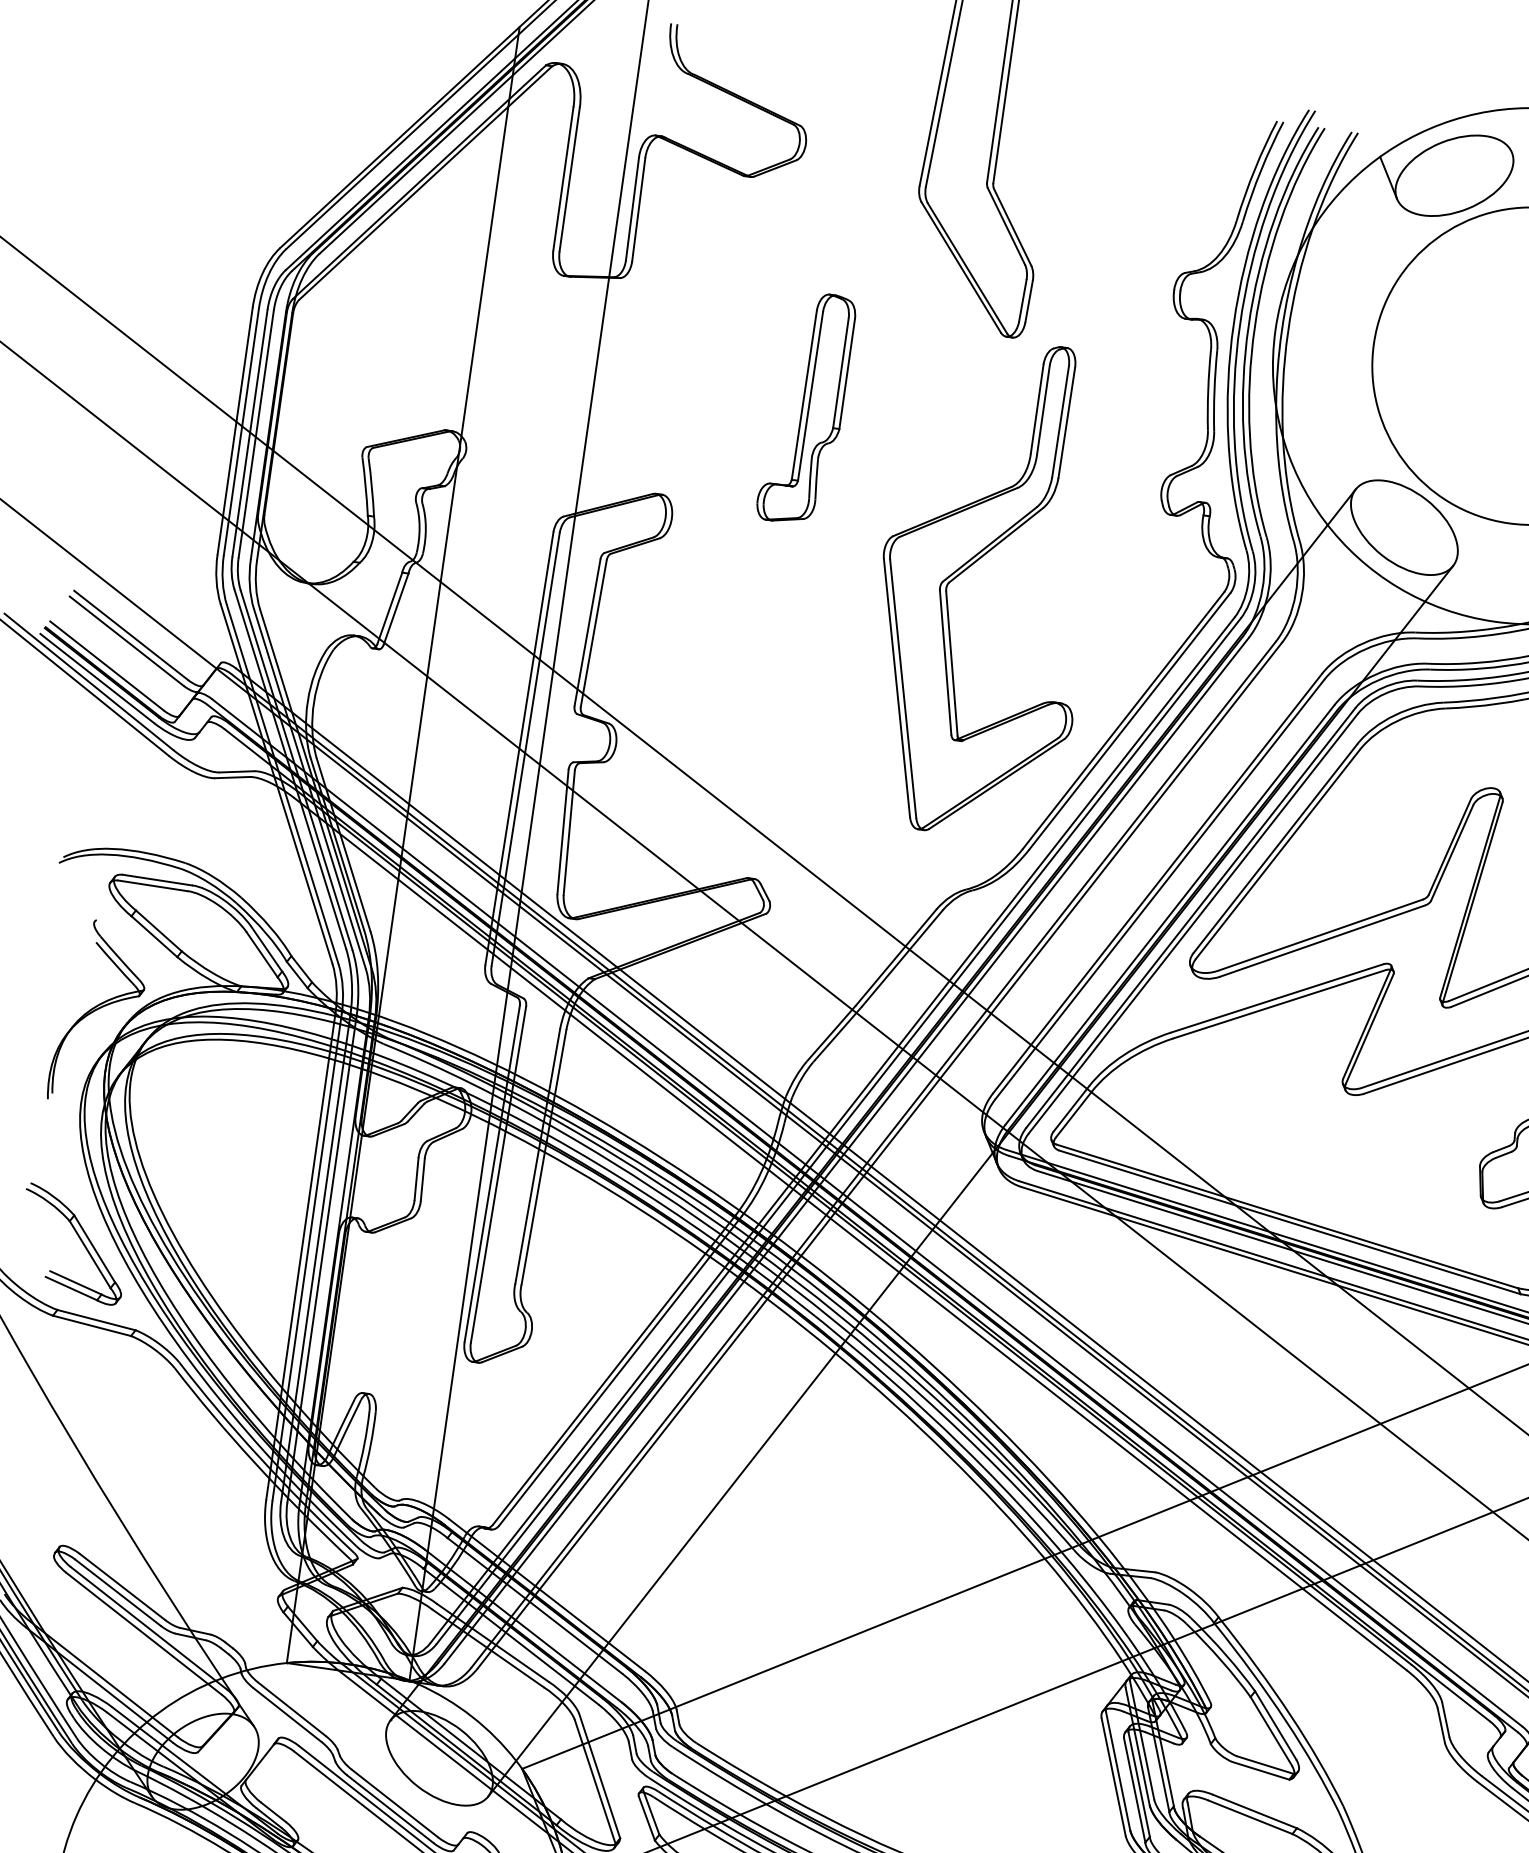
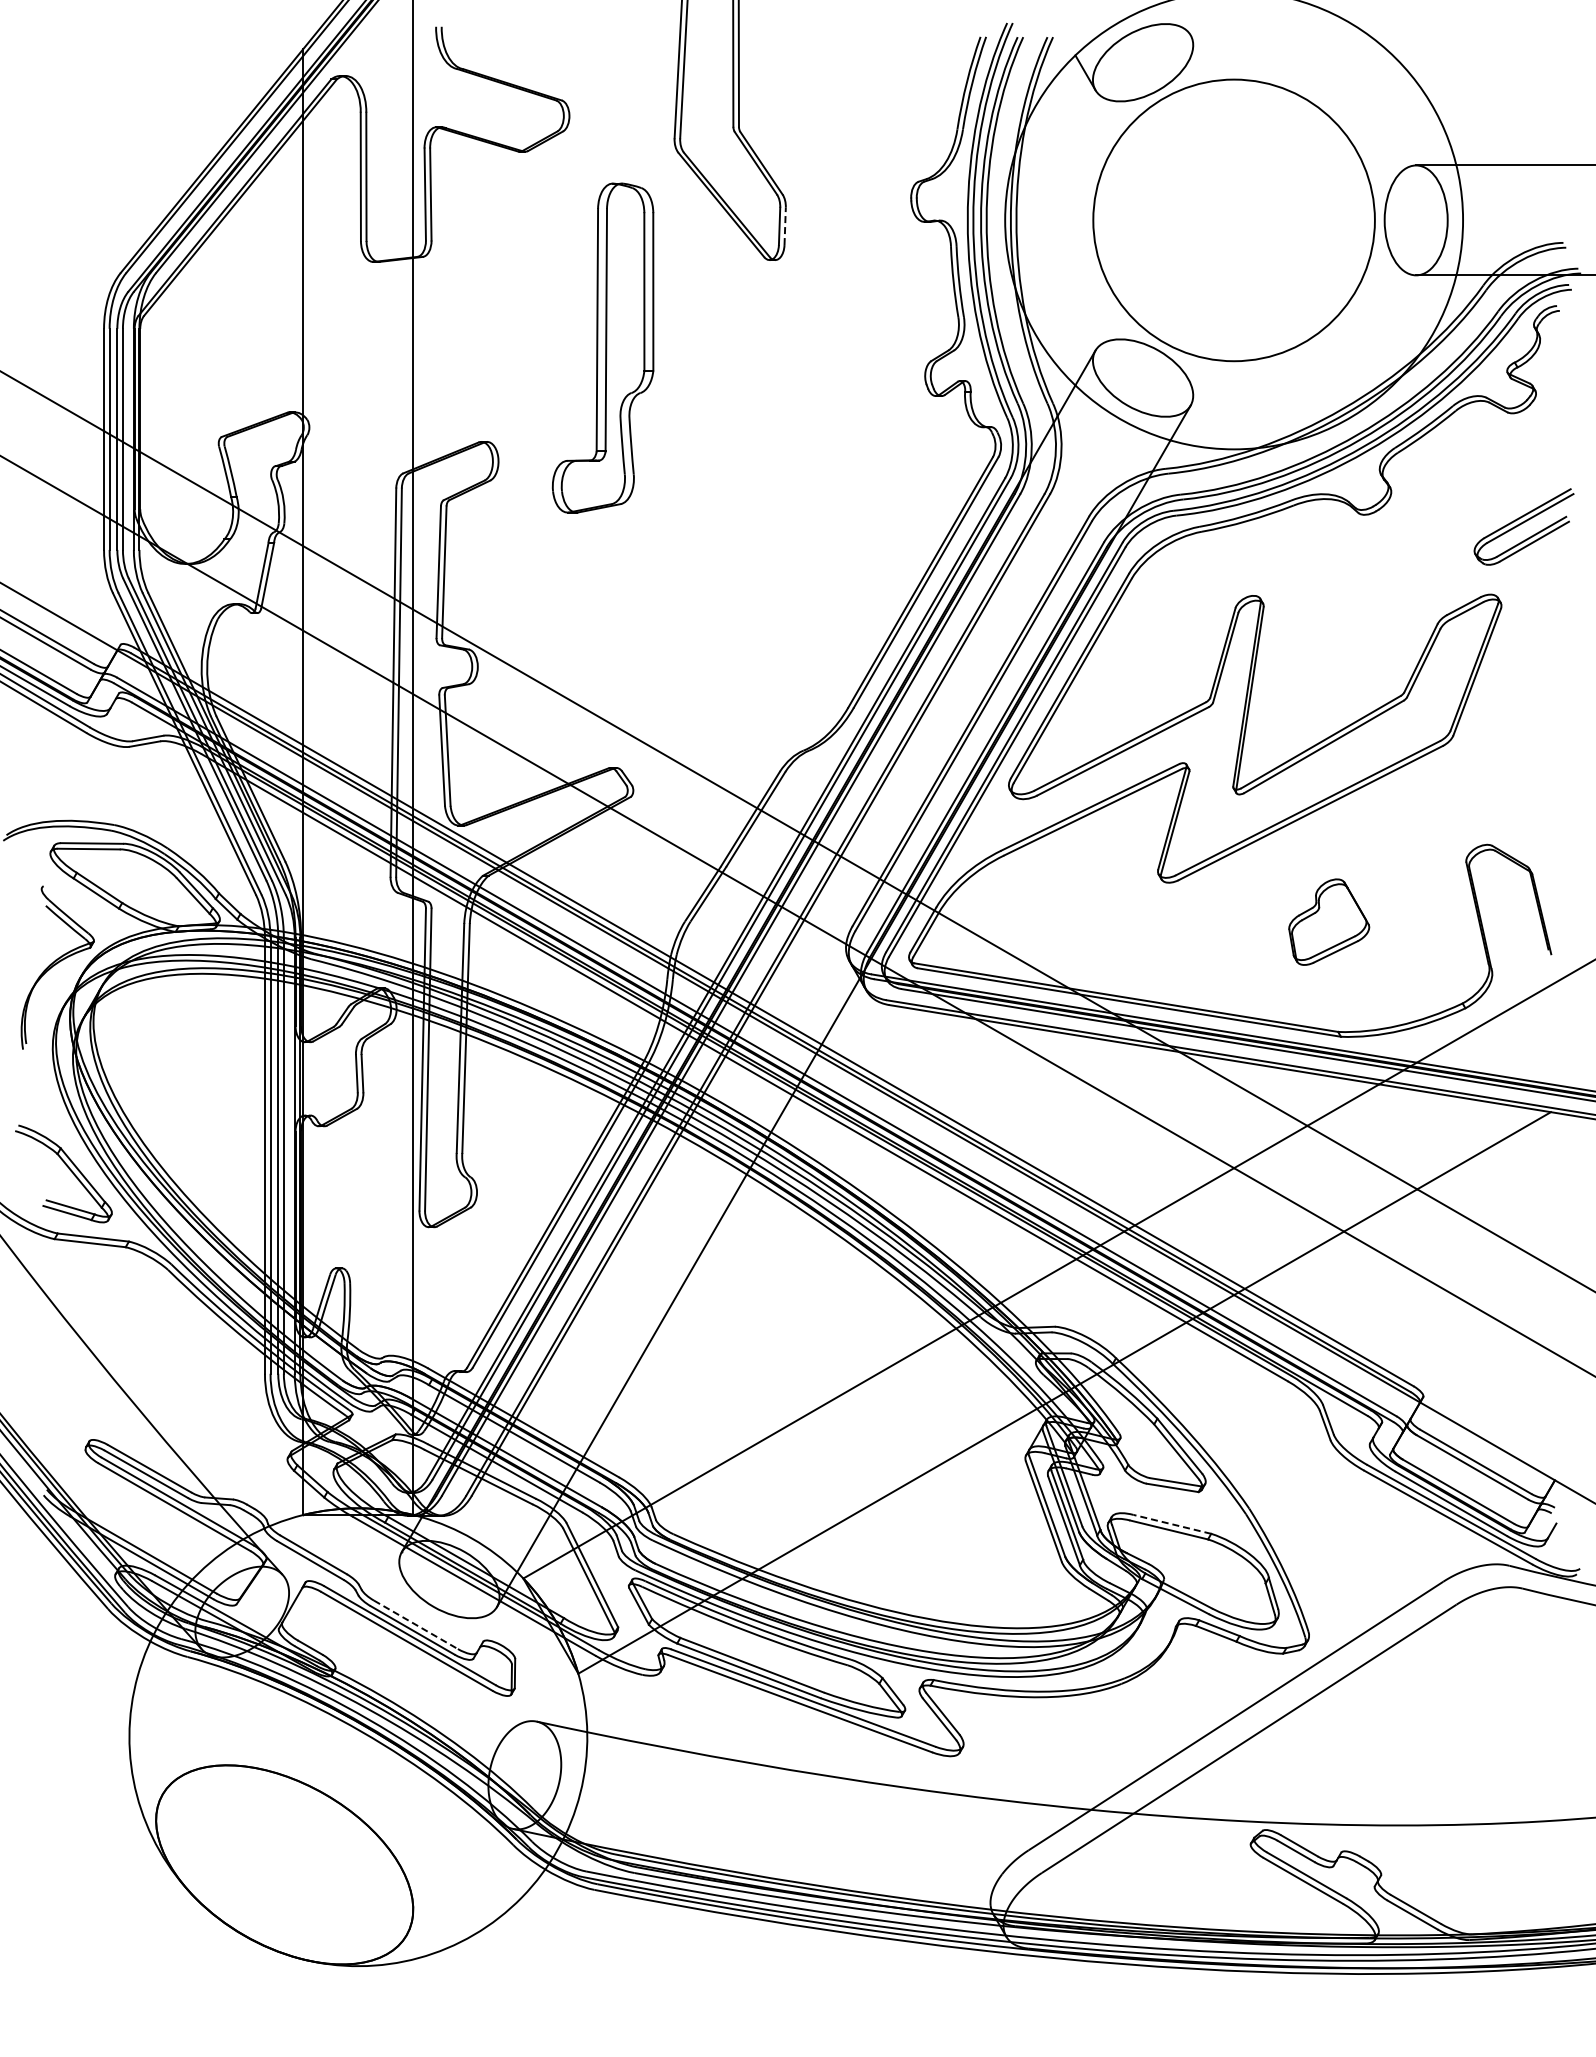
line: (1029, 301) -> (785, 226), solid -> dashed
part: (806, 407) -> (602, 347), size x1.6
part: (971, 566) -> (767, 466), removed
line: (395, 1804) -> (416, 1625), solid -> dashed
line: (1255, 1811) -> (1172, 1524), solid -> dashed

